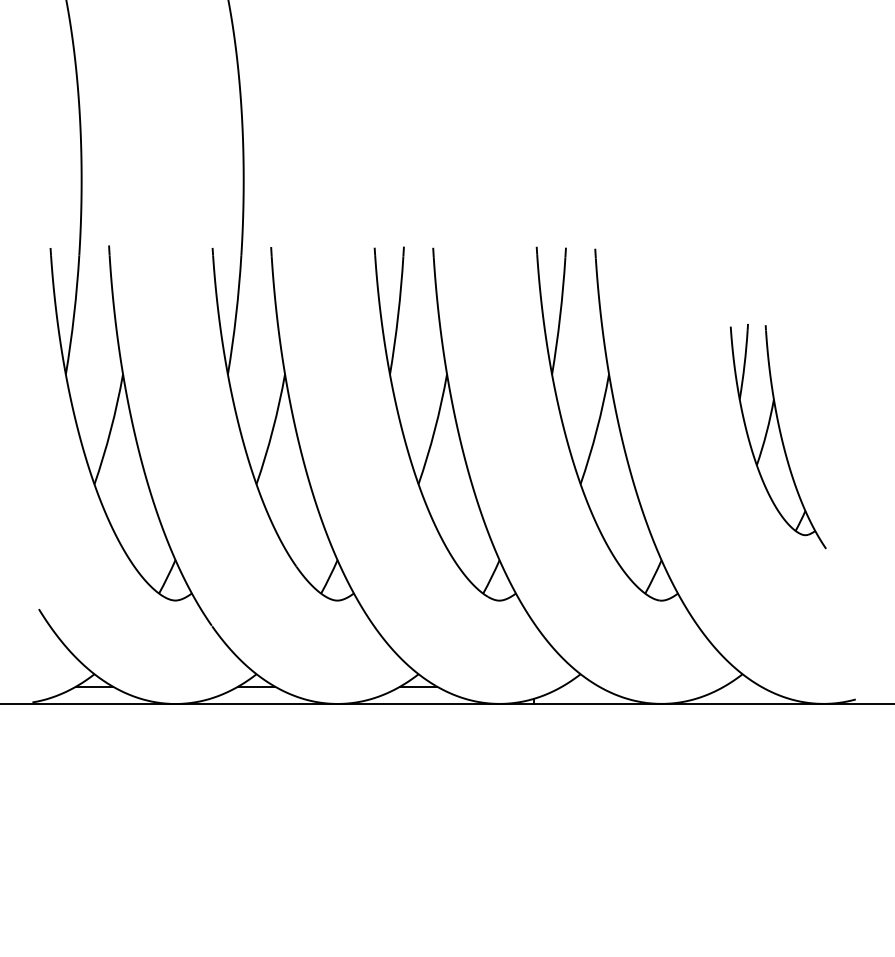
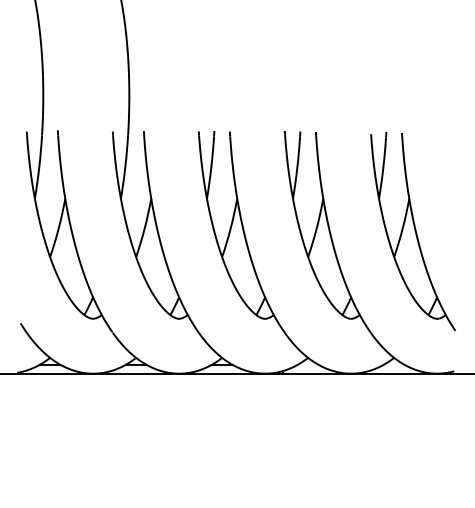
part: (777, 436) -> (412, 231), size x1.67

